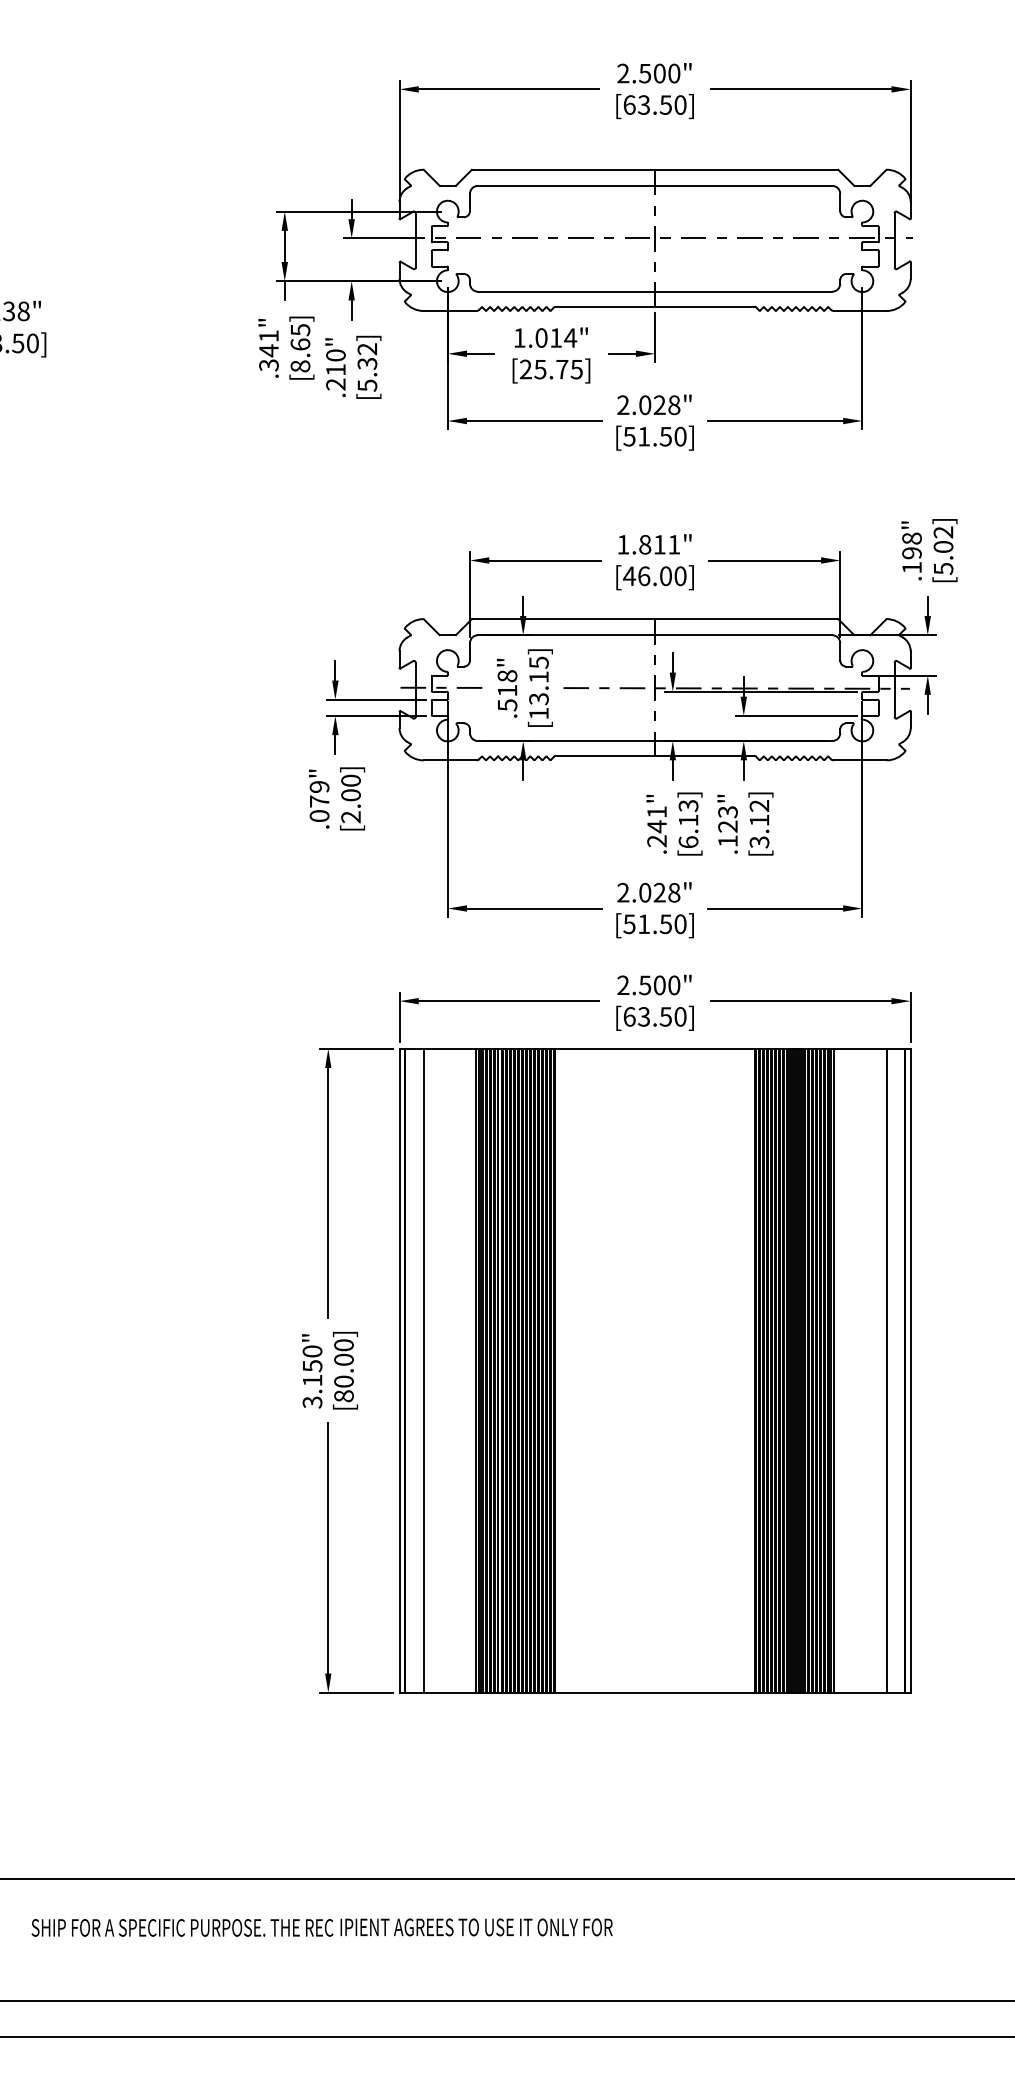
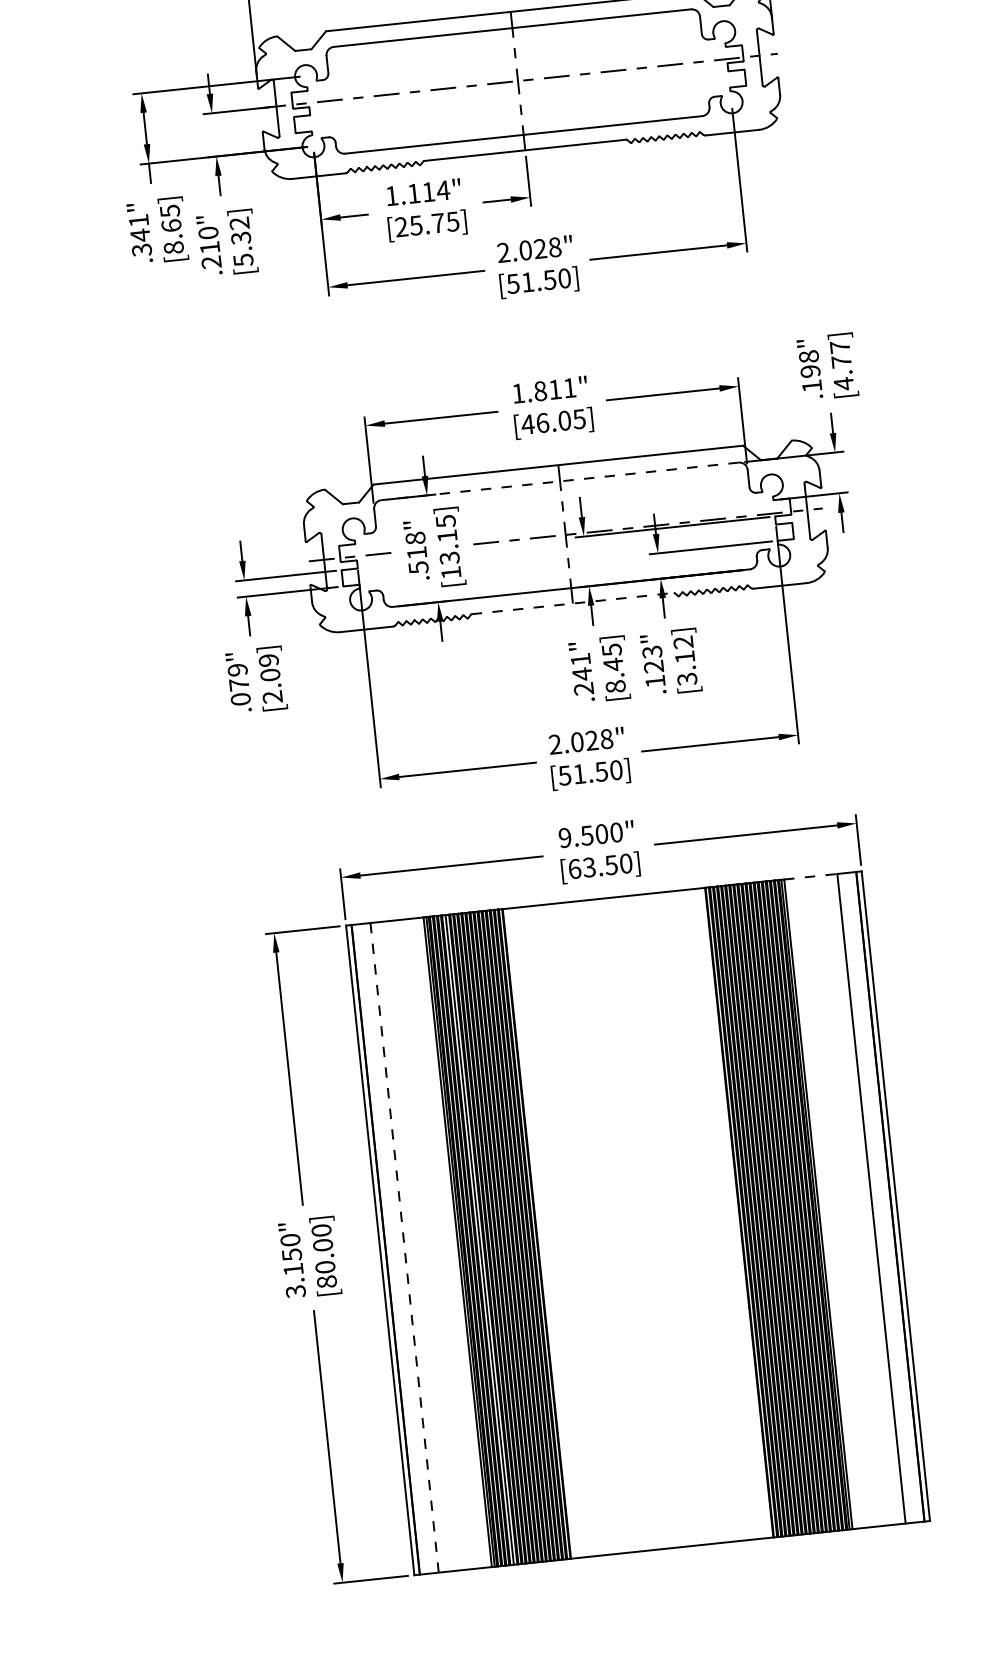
text: (541, 337) -> (413, 193), 1.014" -> 1.114"
text: (943, 550) -> (841, 365), [5.02] -> [4.77]
text: (680, 575) -> (579, 418), [46.00] -> [46.05]
line: (654, 635) -> (559, 481), solid -> dashed
line: (655, 756) -> (573, 603), solid -> dashed
text: (350, 780) -> (268, 660), [2.00] -> [2.09]
text: (688, 824) -> (613, 668), [6.13] -> [8.45]
text: (623, 985) -> (565, 838), 2.500" -> 9.500"
line: (860, 1048) -> (811, 876), solid -> dashed
line: (423, 1371) -> (404, 1248), solid -> dashed

